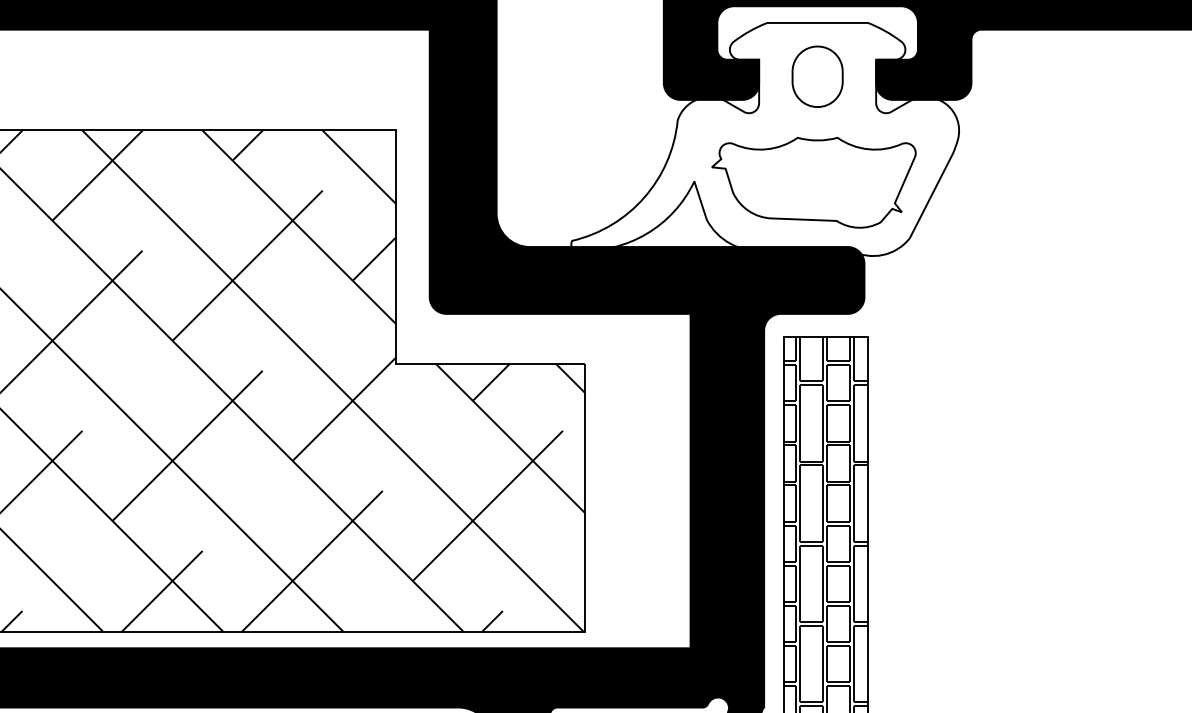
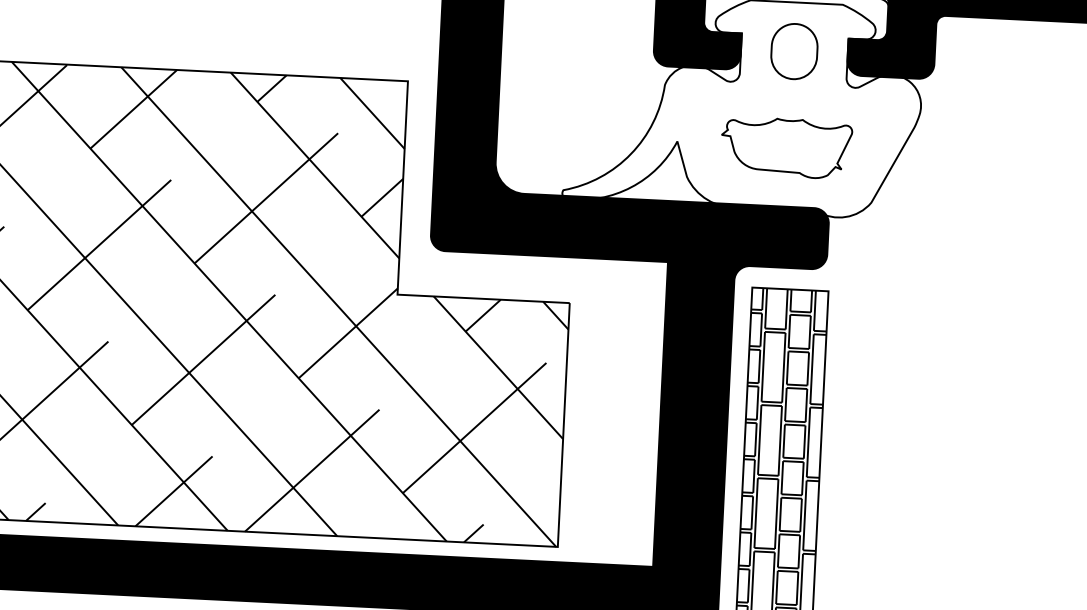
part: (813, 182) -> (785, 147), size x0.7

